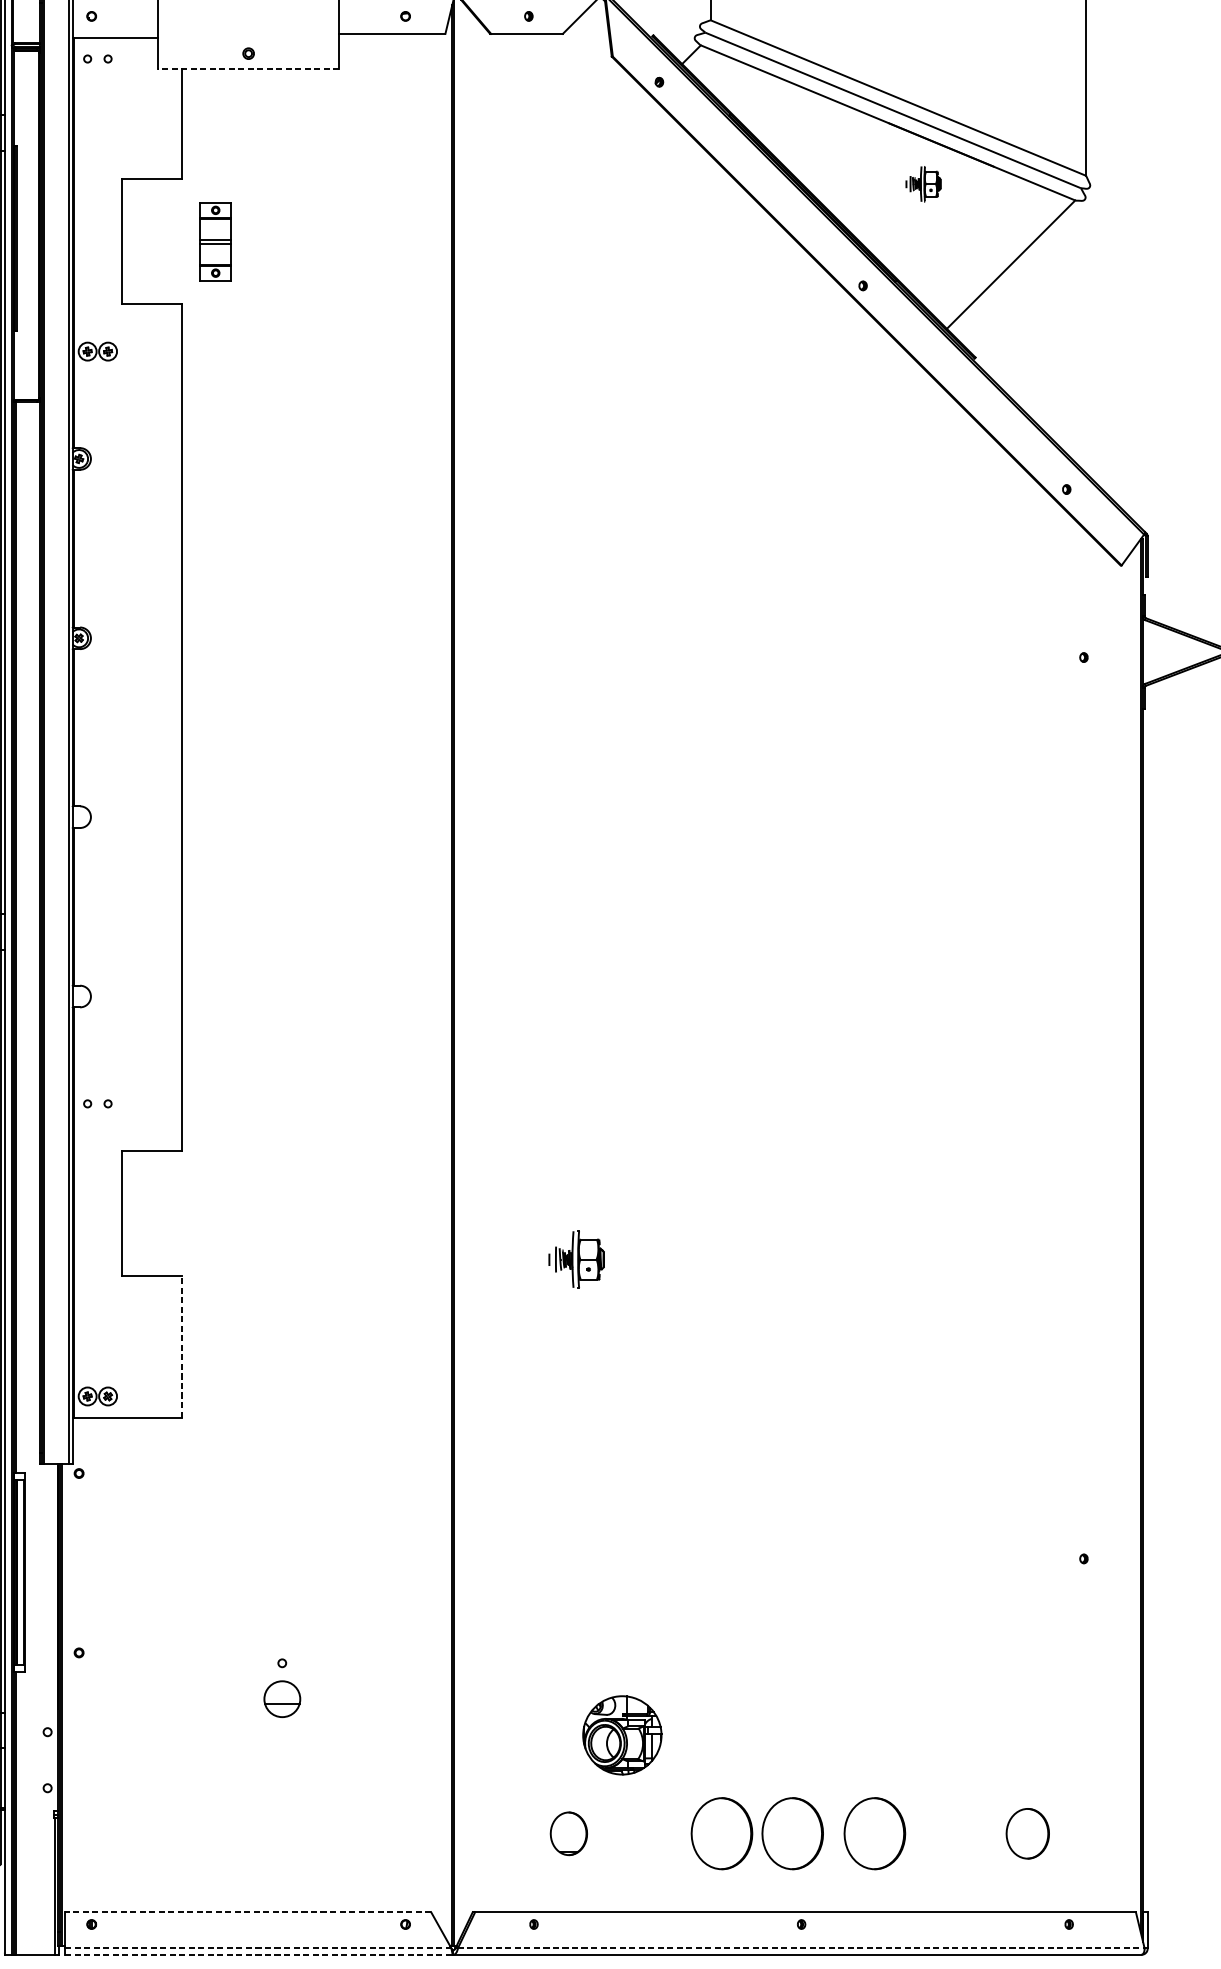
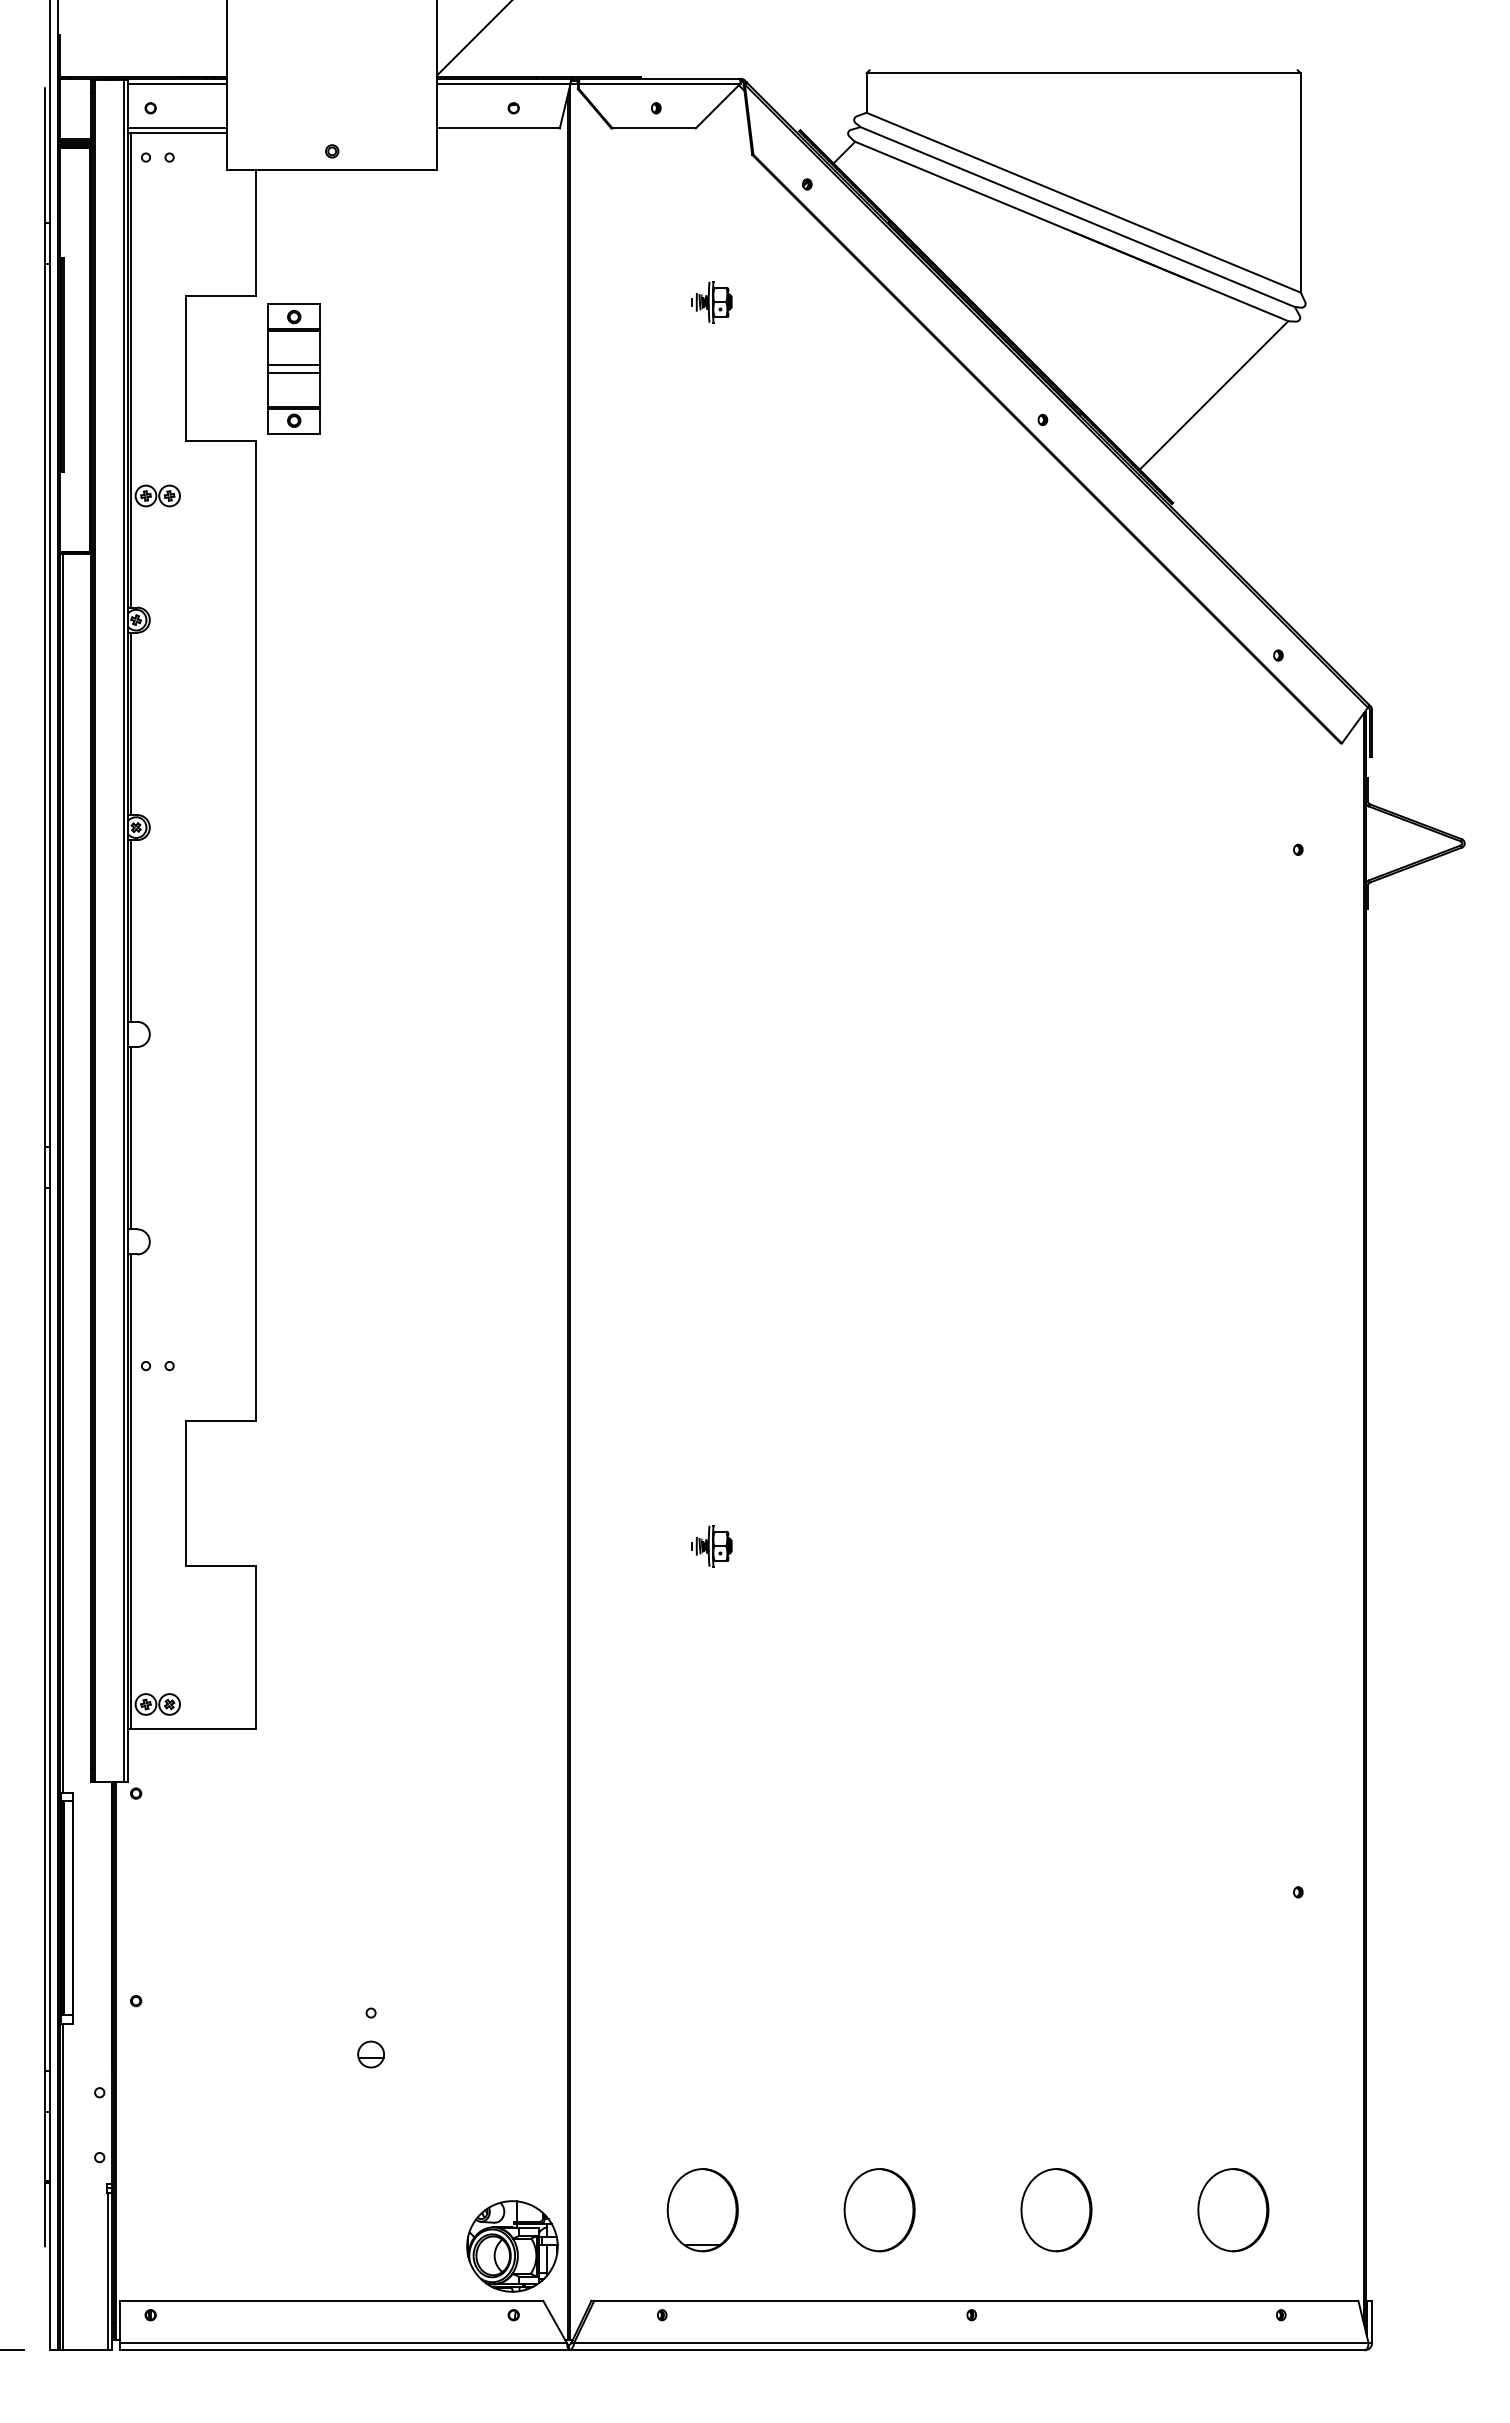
line: (114, 33) -> (177, 128), added
line: (248, 69) -> (331, 169), dashed -> solid
part: (923, 184) -> (711, 302), moved
part: (215, 241) -> (293, 368), size x1.43
part: (576, 1259) -> (711, 1546), size x0.62
line: (182, 1347) -> (255, 1647), dashed -> solid
part: (281, 1699) -> (370, 2054), size x0.62
part: (622, 1735) -> (512, 2246), moved
part: (568, 1833) -> (702, 2210), size x1.67
part: (792, 1833) -> (961, 2210), removed
part: (1027, 1833) -> (1233, 2210), size x1.43
line: (248, 1911) -> (331, 2300), dashed -> solid
line: (258, 1948) -> (343, 2342), dashed -> solid
line: (801, 1948) -> (971, 2342), dashed -> solid
line: (259, 1955) -> (344, 2350), dashed -> solid

